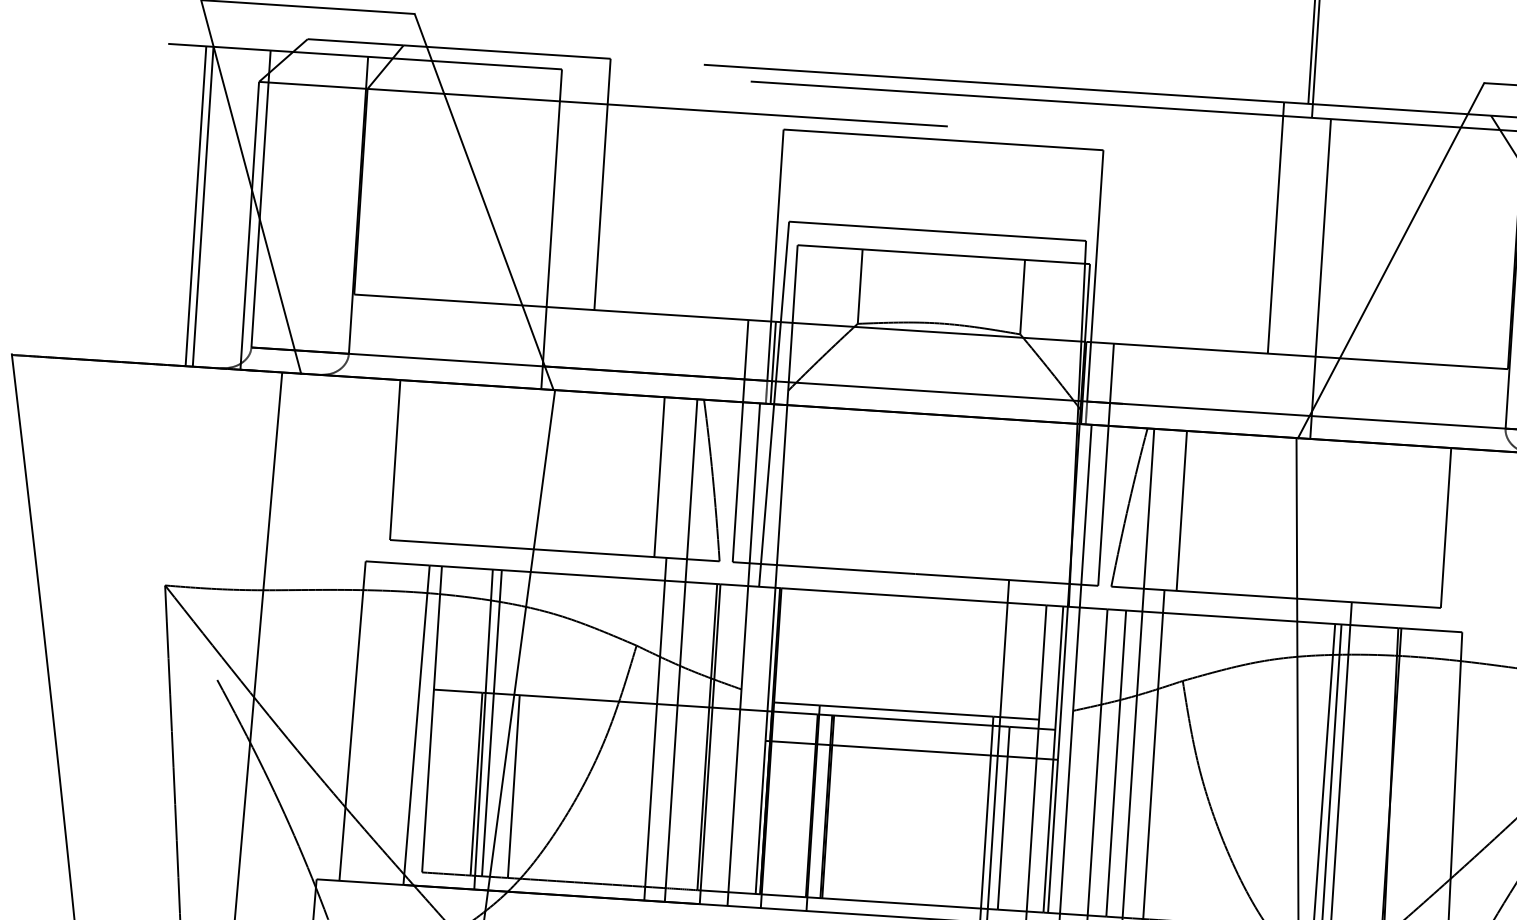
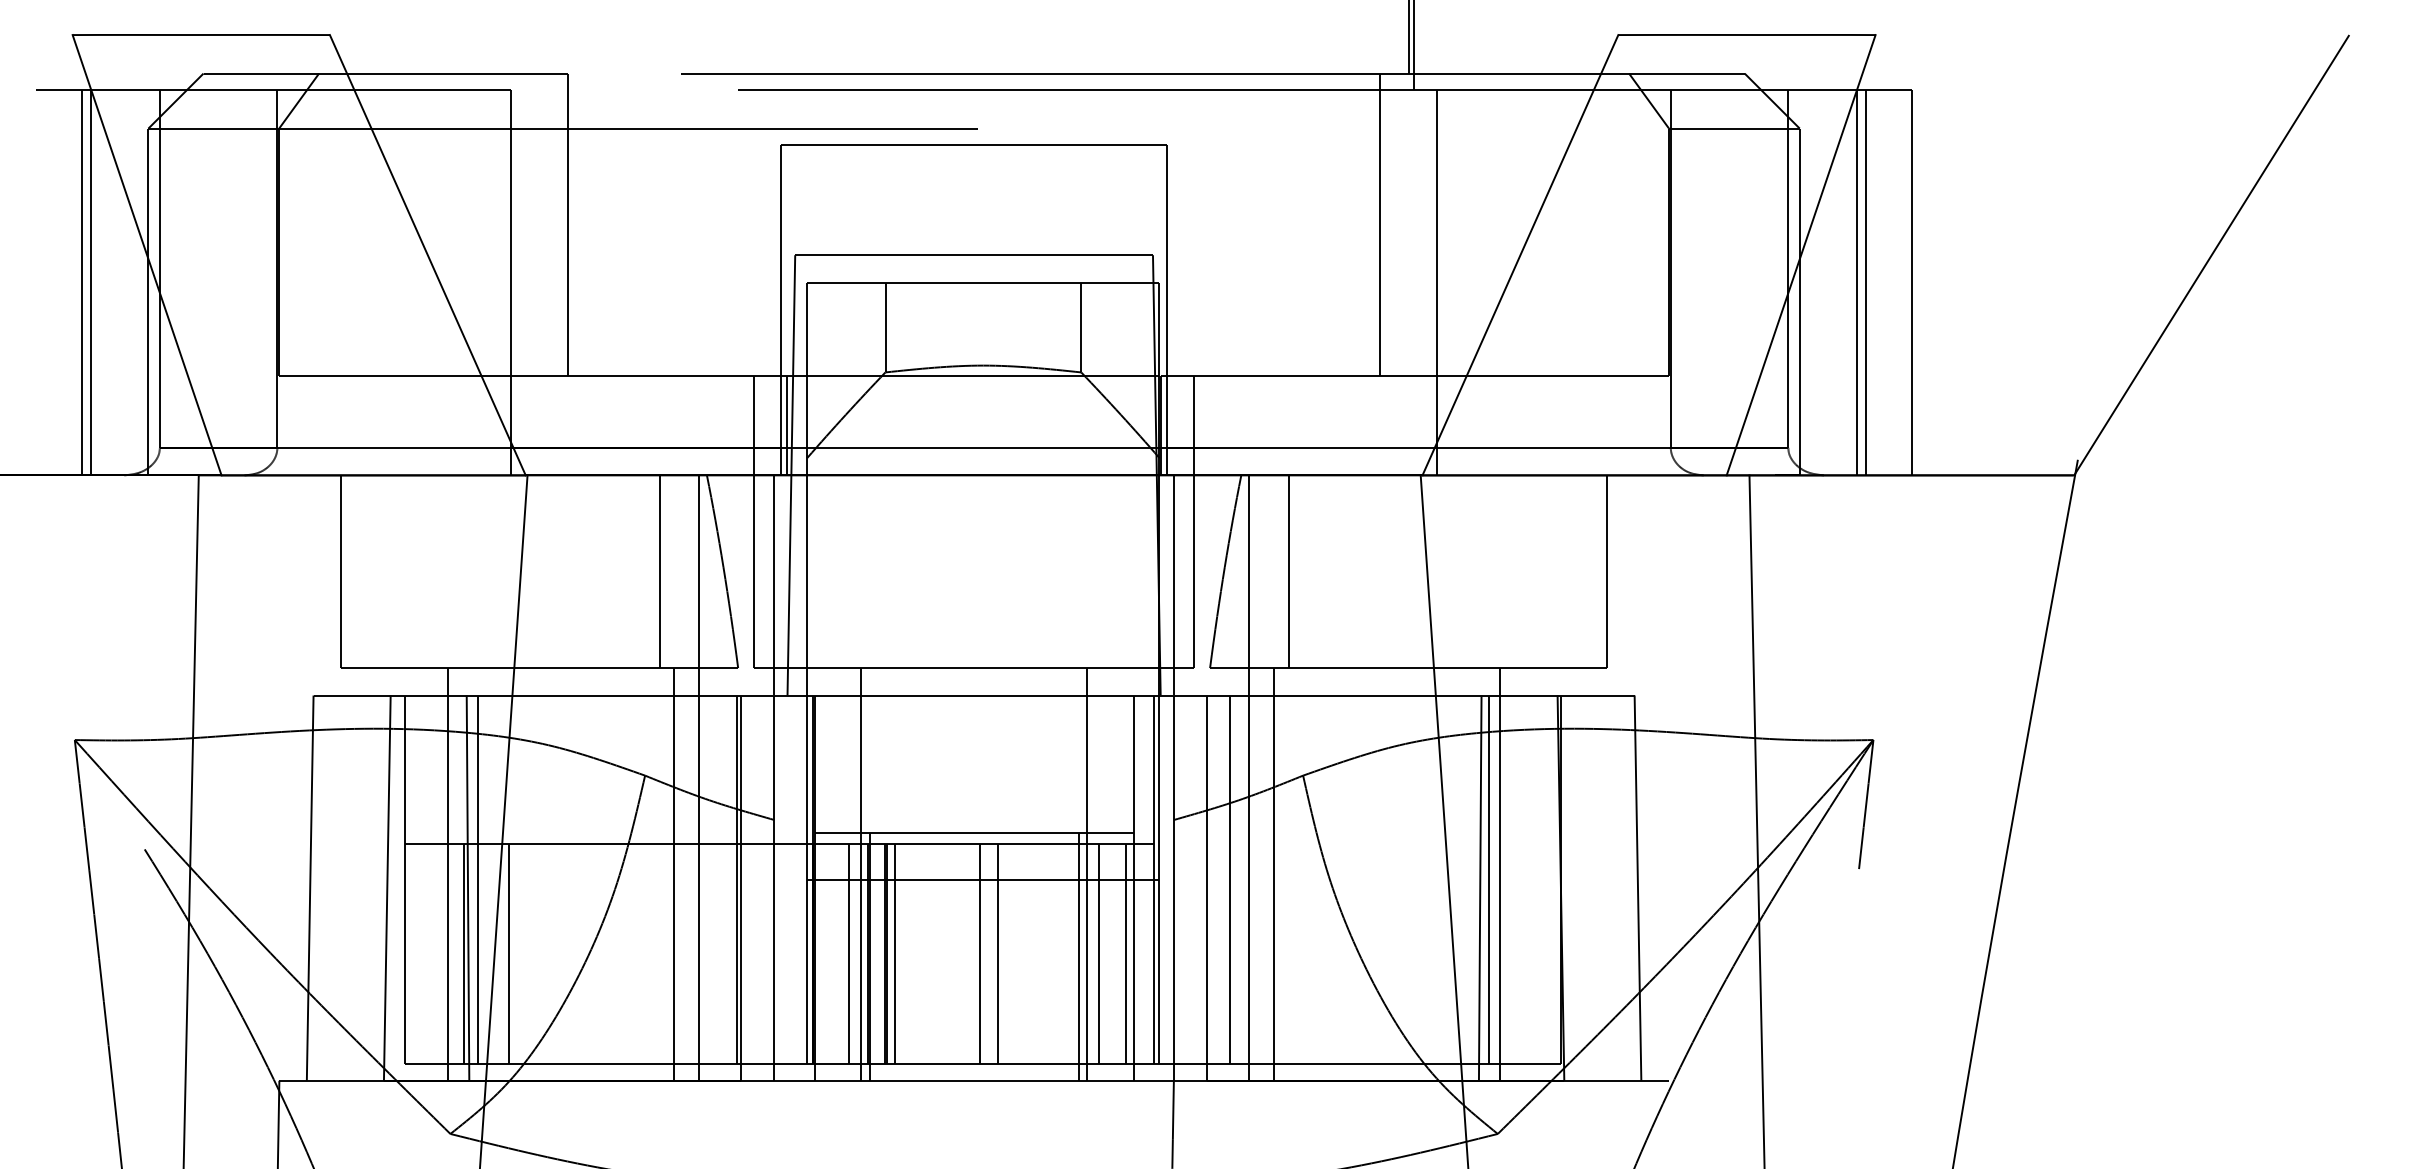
line: (468, 717) -> (448, 874), added
line: (810, 739) -> (861, 874), added
line: (796, 805) -> (849, 954), added
line: (834, 807) -> (894, 954), added
line: (904, 812) -> (979, 954), added
line: (919, 813) -> (997, 954), added
line: (1026, 819) -> (1126, 954), added

